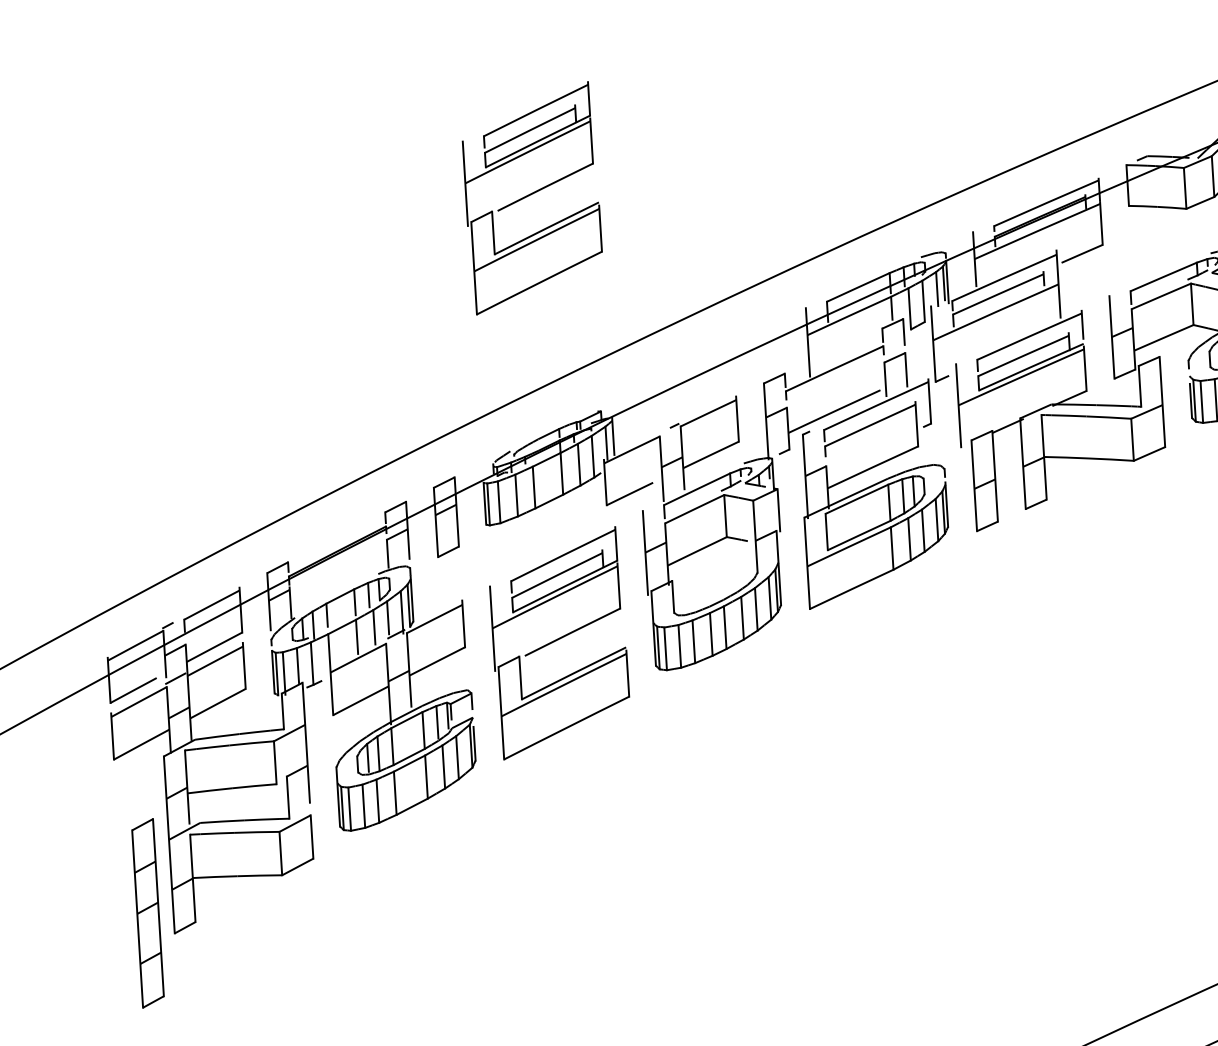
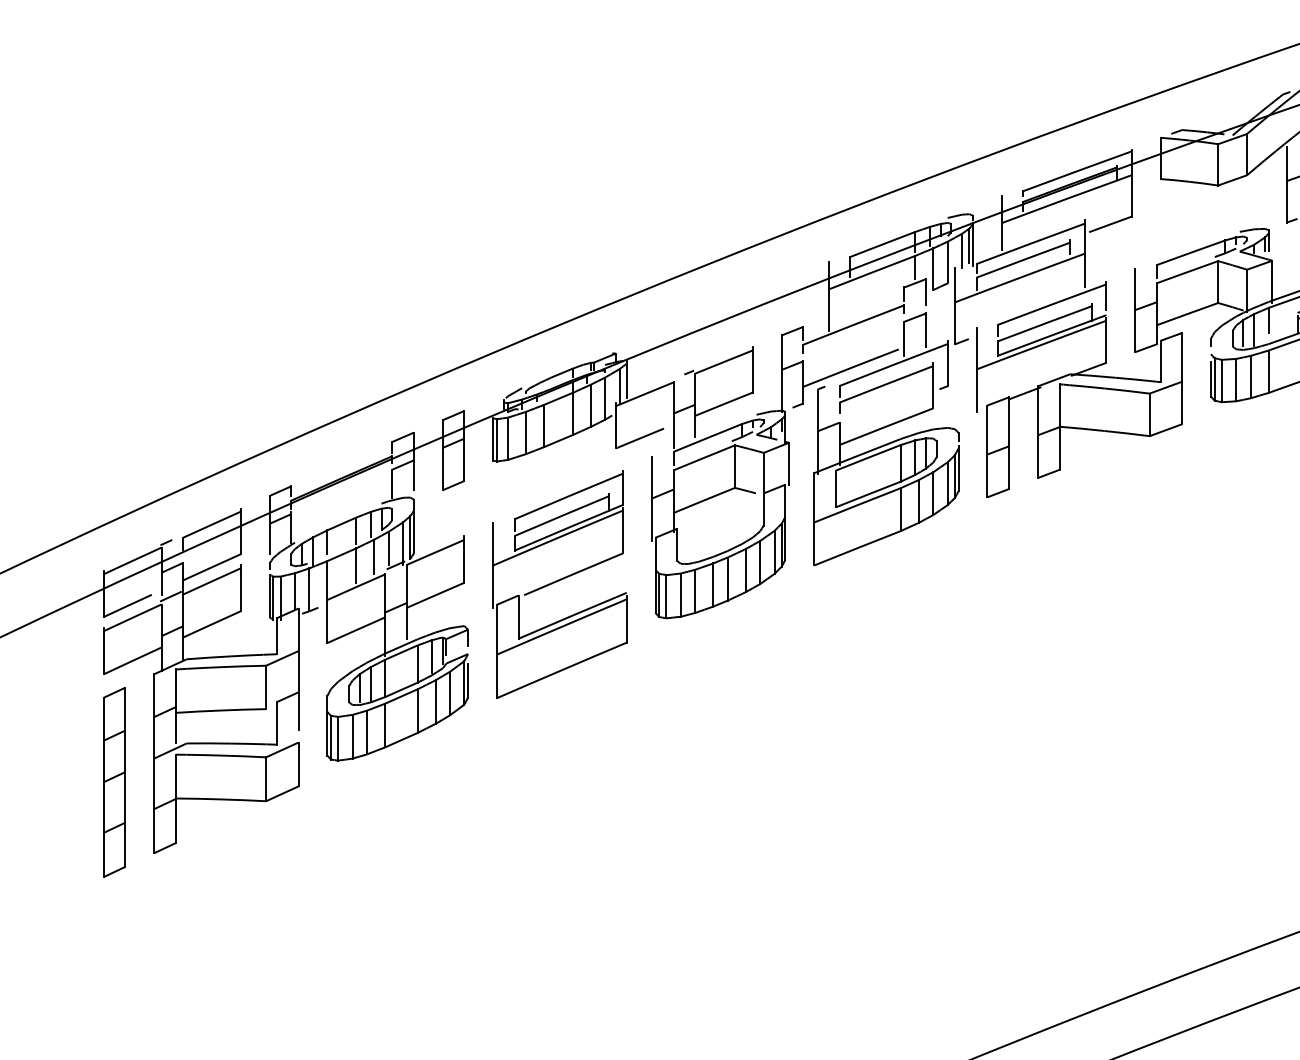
part: (531, 198) -> (559, 134), removed
part: (147, 913) -> (114, 782), moved

